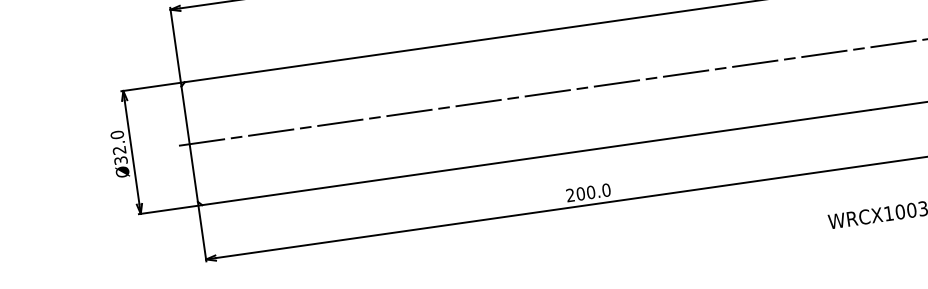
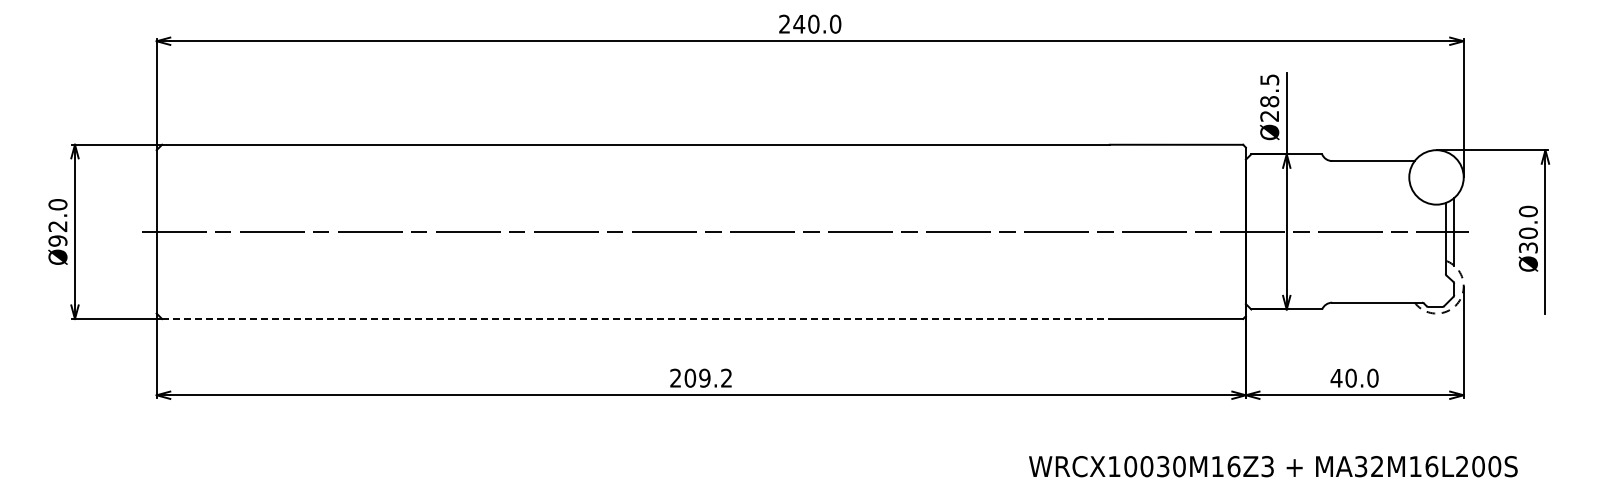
line: (536, 157) -> (635, 319), solid -> dashed
text: (120, 160) -> (57, 240), Ø32.0 -> Ø92.0
text: (598, 190) -> (715, 377), 200.0 -> 209.2

